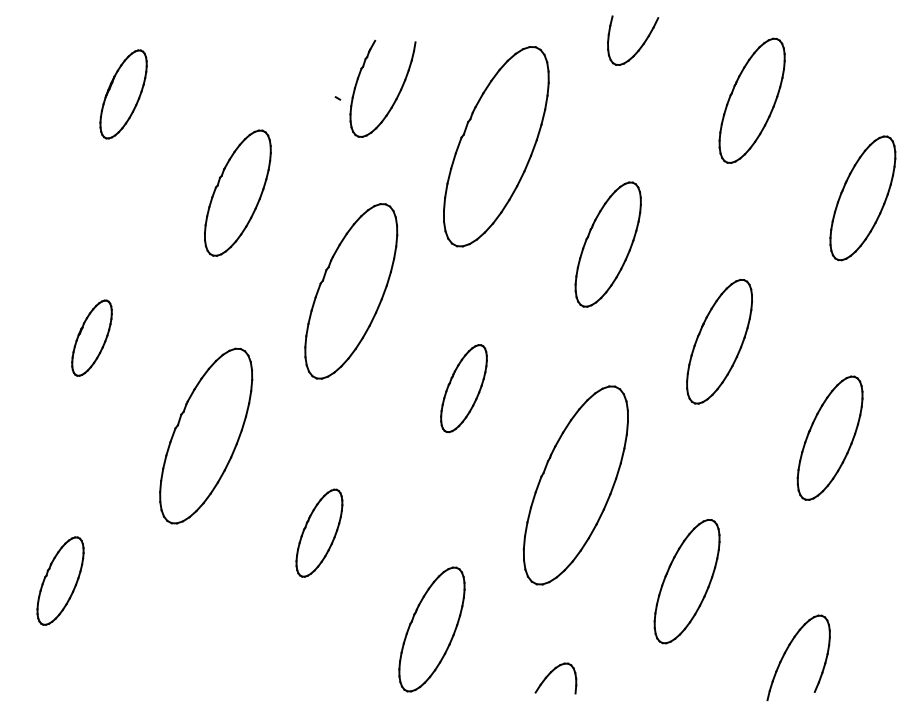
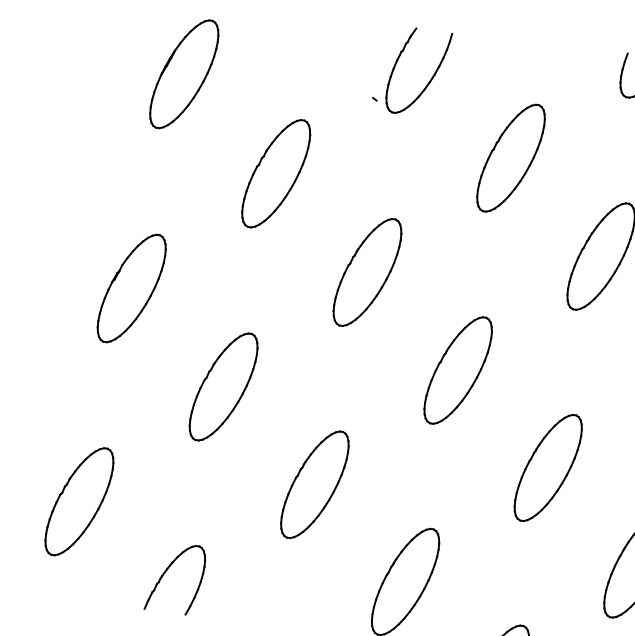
part: (123, 94) -> (184, 74), size x1.43
part: (396, 96) -> (429, 80), moved
part: (495, 146) -> (510, 157), size x0.62
part: (351, 290) -> (367, 271), size x0.71
part: (91, 337) -> (131, 287), size x1.67
part: (463, 388) -> (457, 370), size x1.43
part: (205, 435) -> (223, 386), size x0.71
part: (575, 485) -> (547, 467), size x0.62
part: (319, 533) -> (314, 485), size x1.43
part: (60, 580) -> (79, 501), size x1.43
part: (165, 648) -> (166, 572), added

